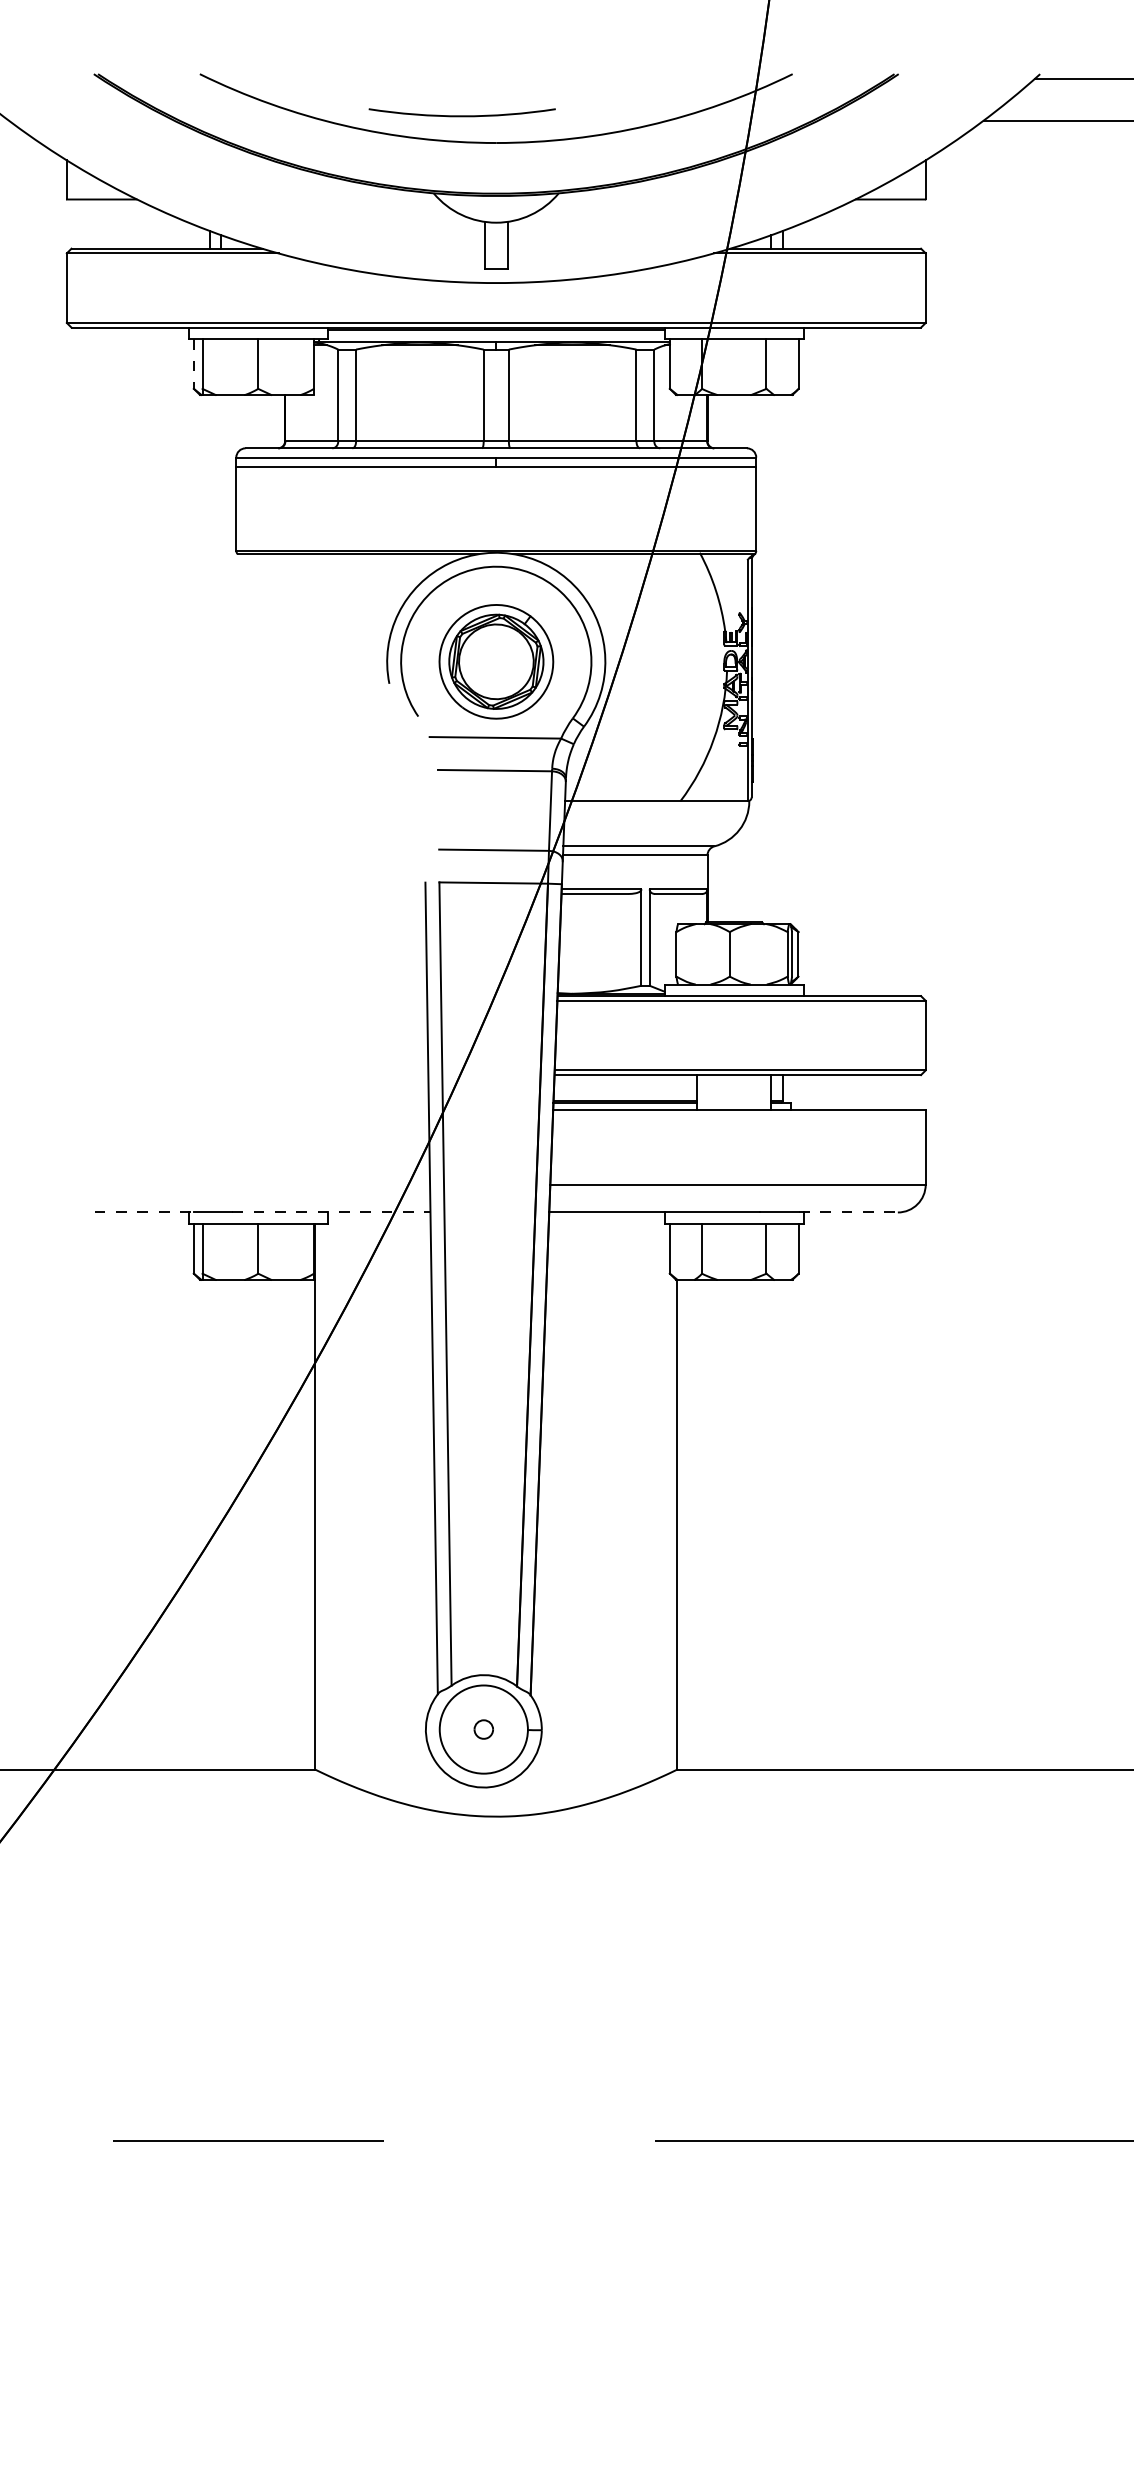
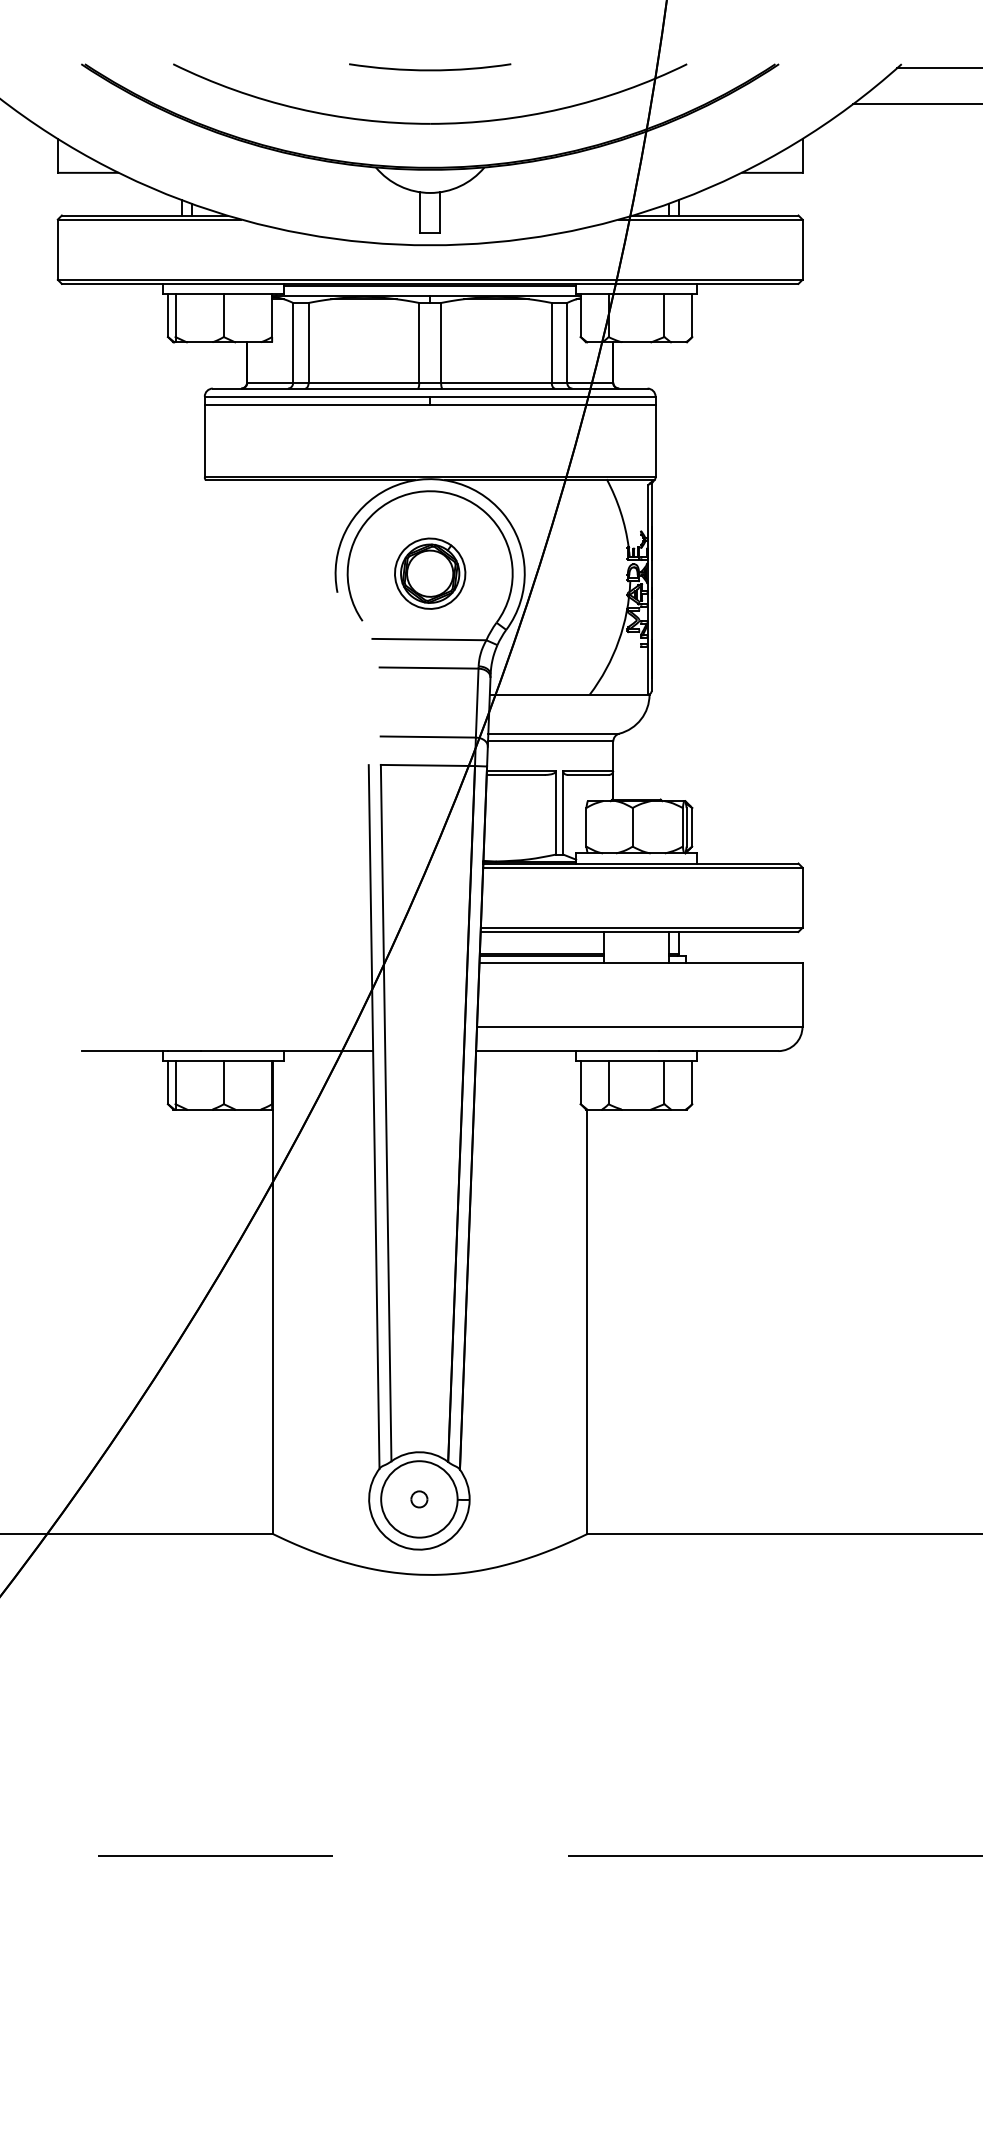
arc: (461, 115) -> (429, 69), moved
line: (193, 364) -> (167, 315), dashed -> solid
part: (495, 661) -> (429, 573), size x0.71
line: (144, 1212) -> (125, 1051), dashed -> solid
line: (331, 1212) -> (287, 1051), dashed -> solid
line: (848, 1212) -> (735, 1051), dashed -> solid

